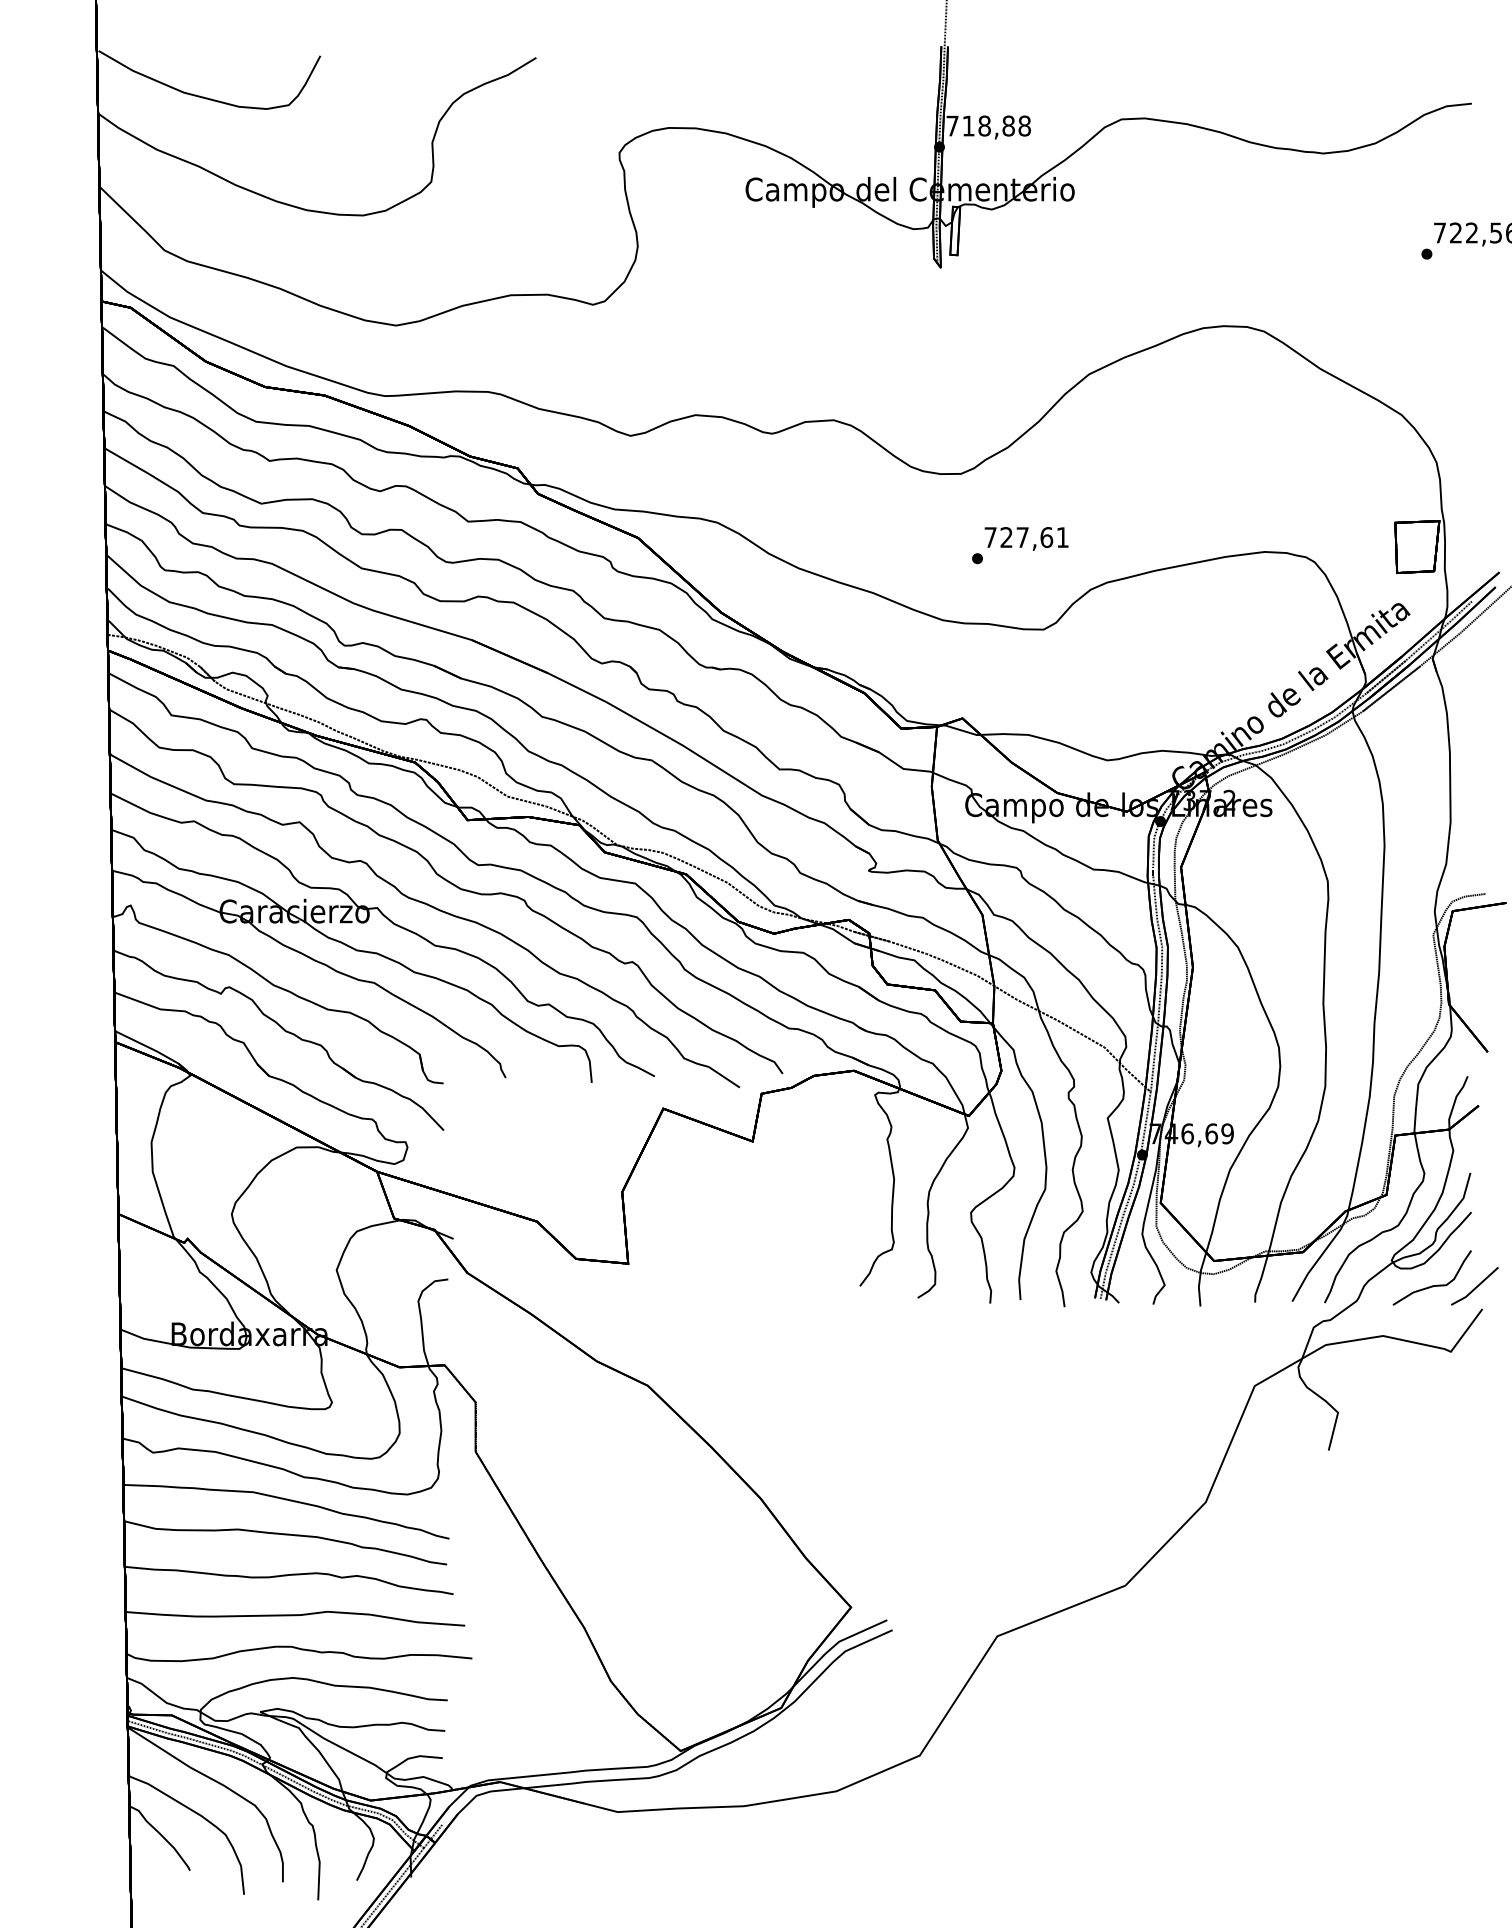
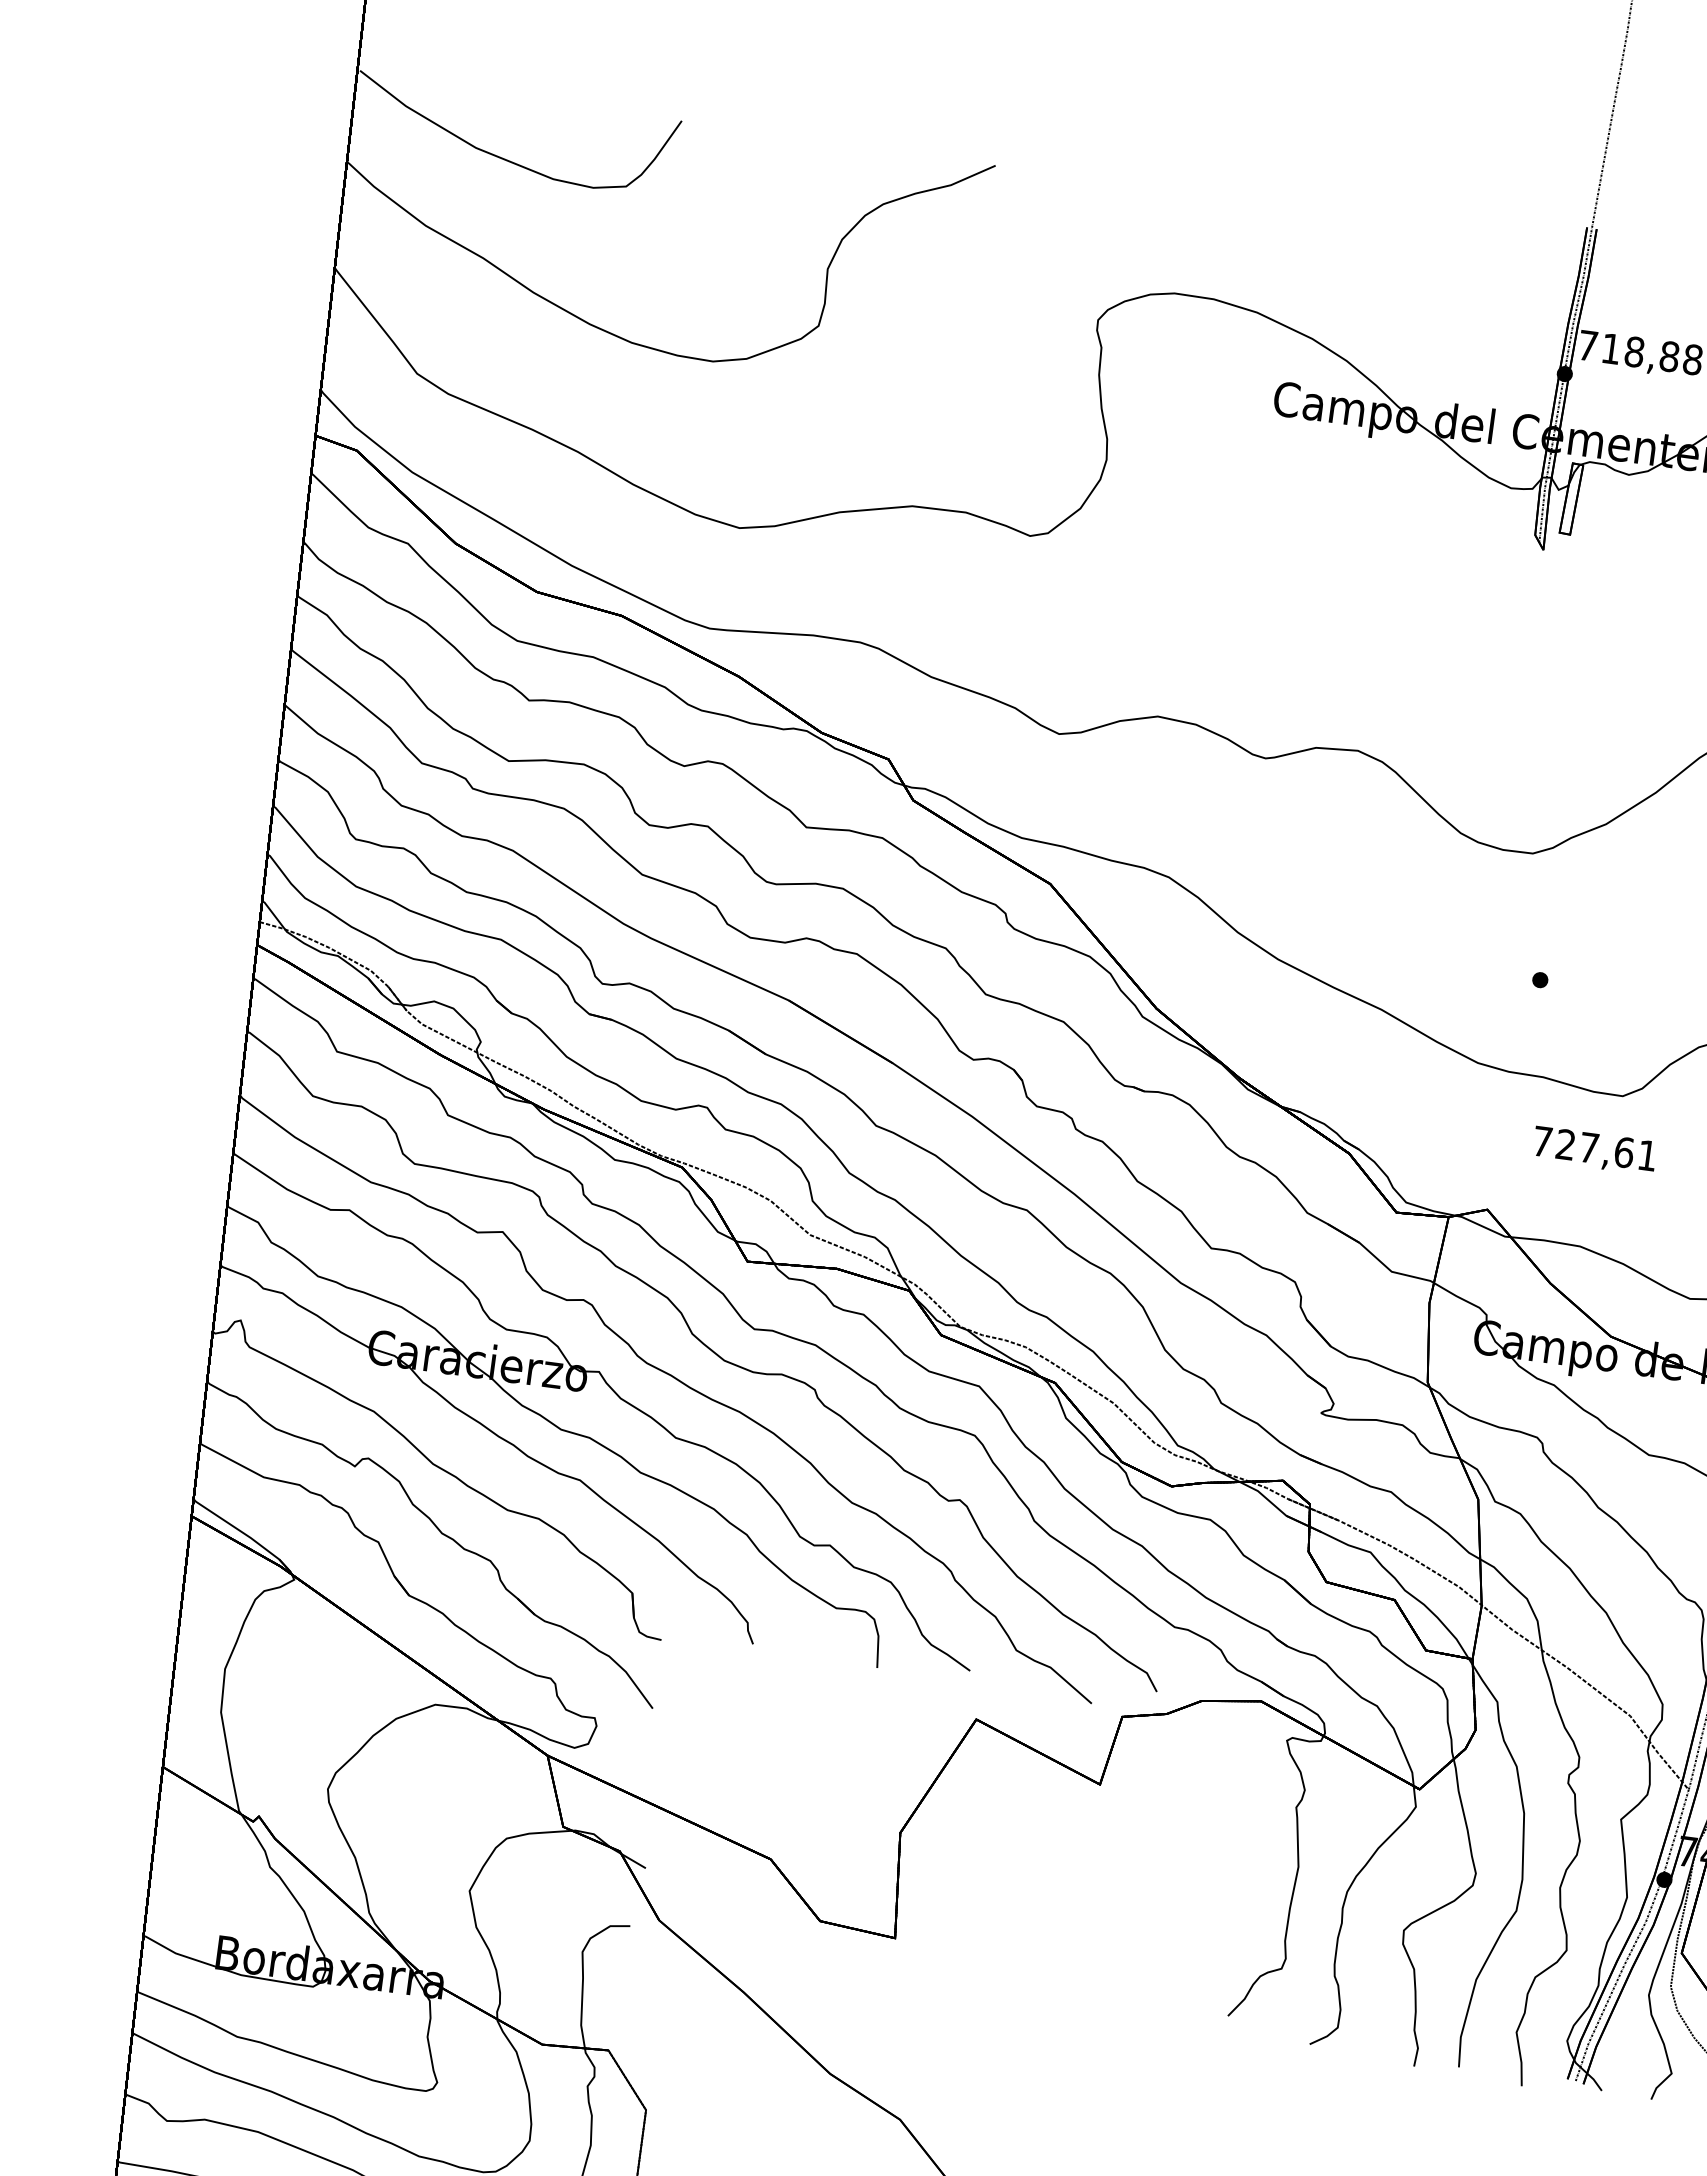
text: (1026, 538) -> (1594, 1150), moved

